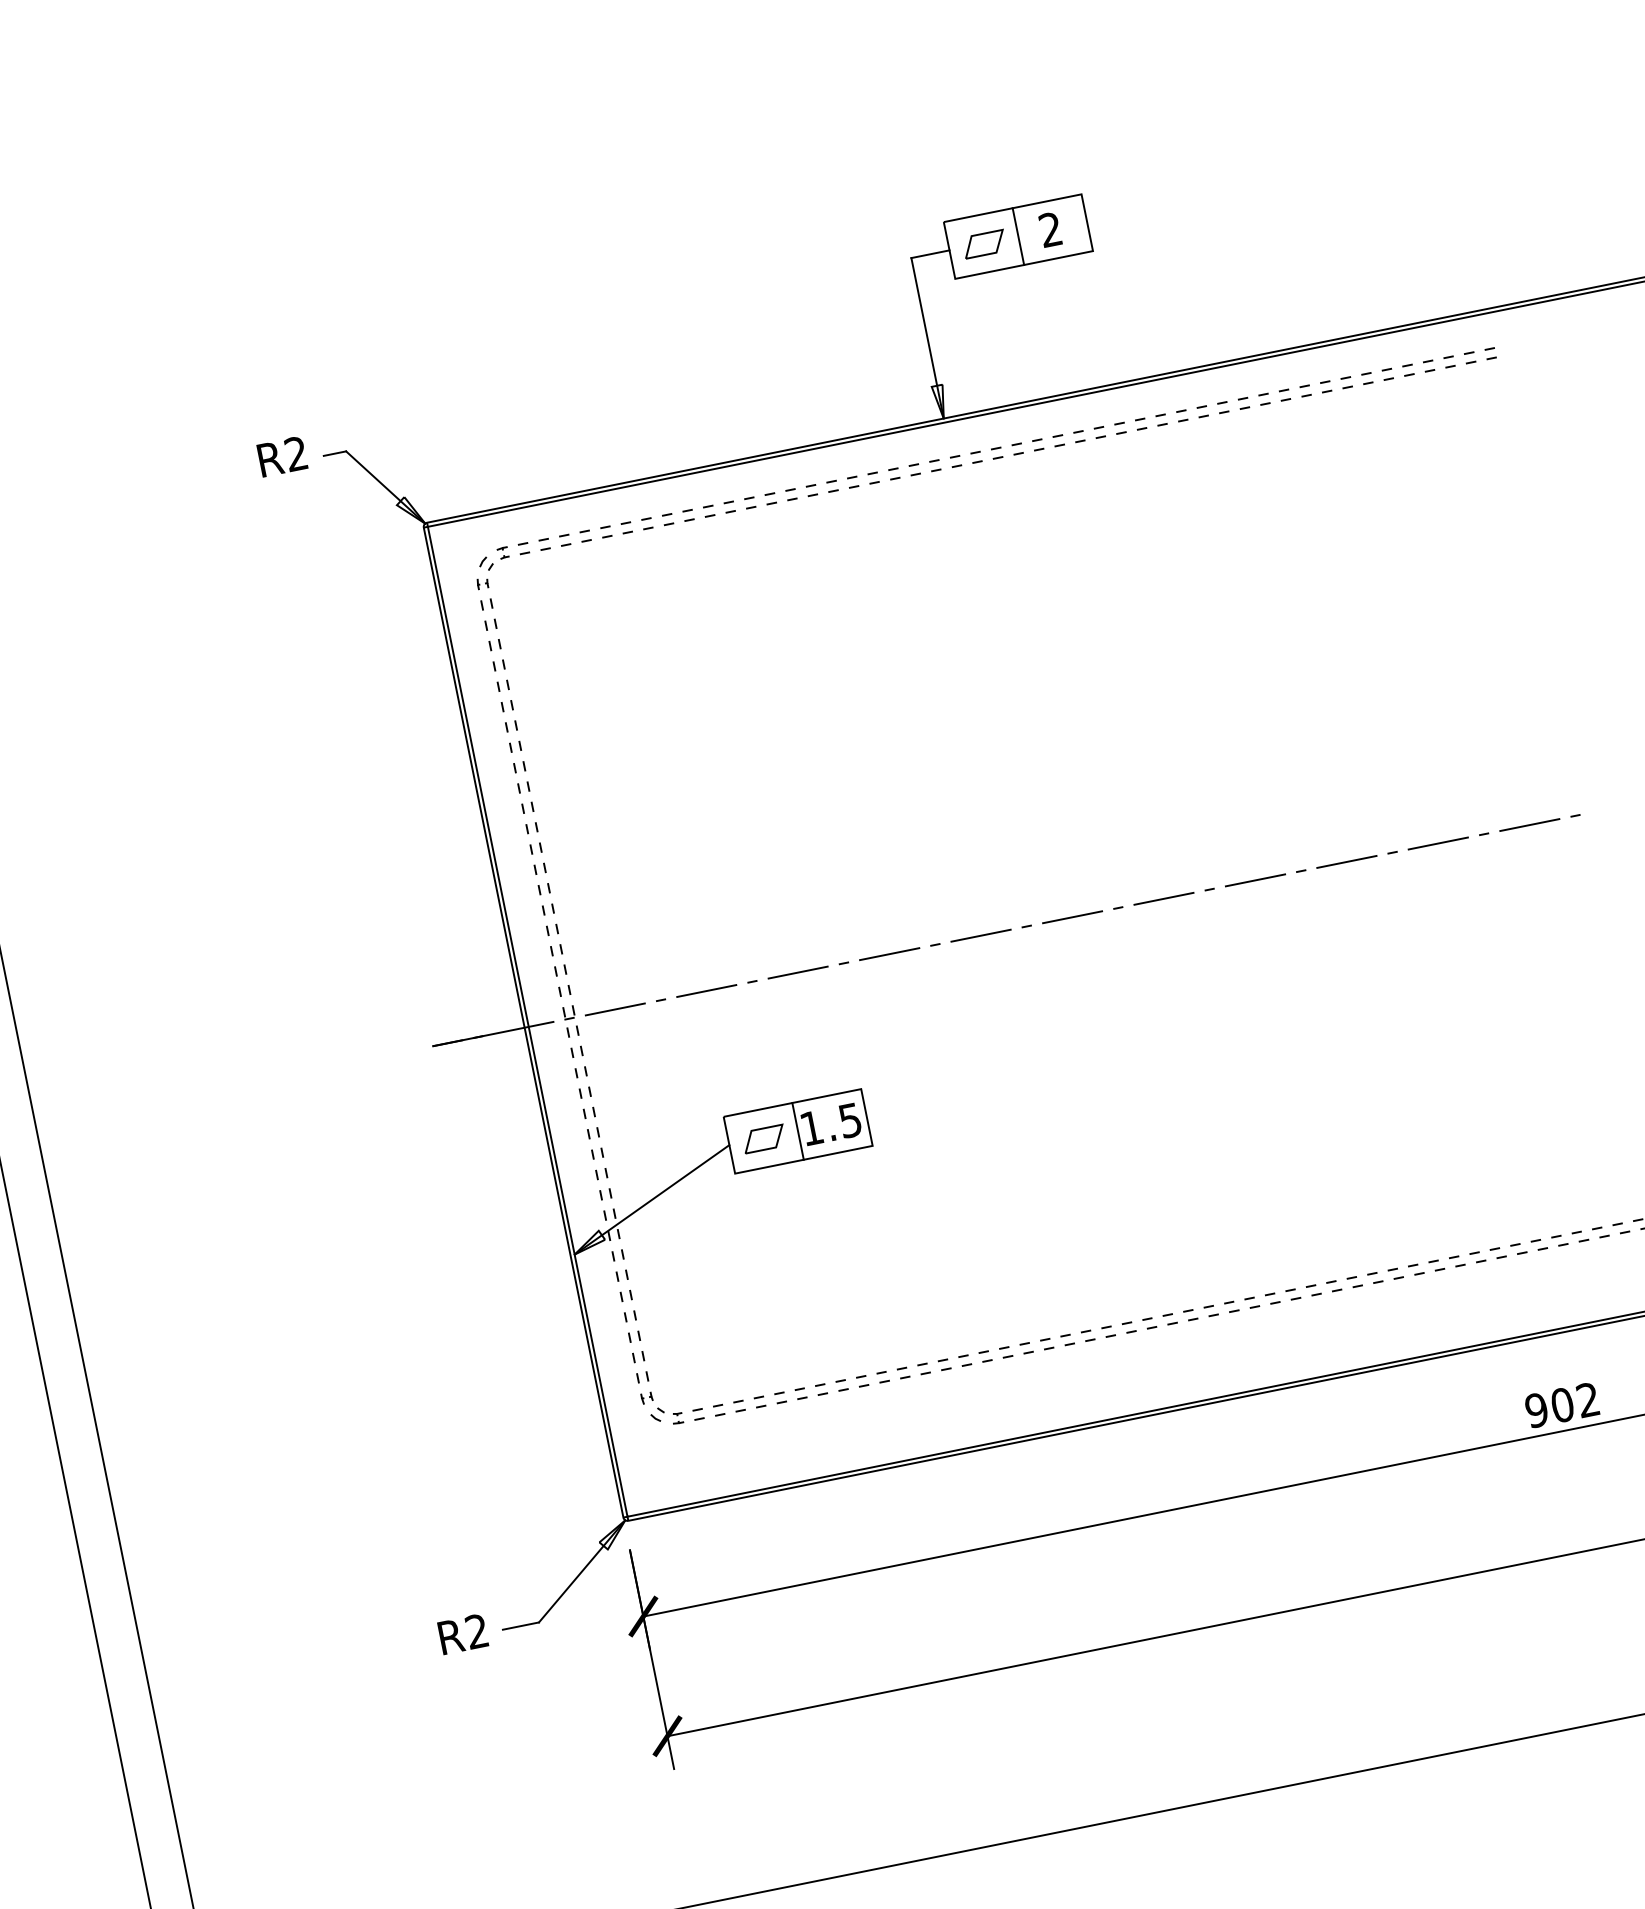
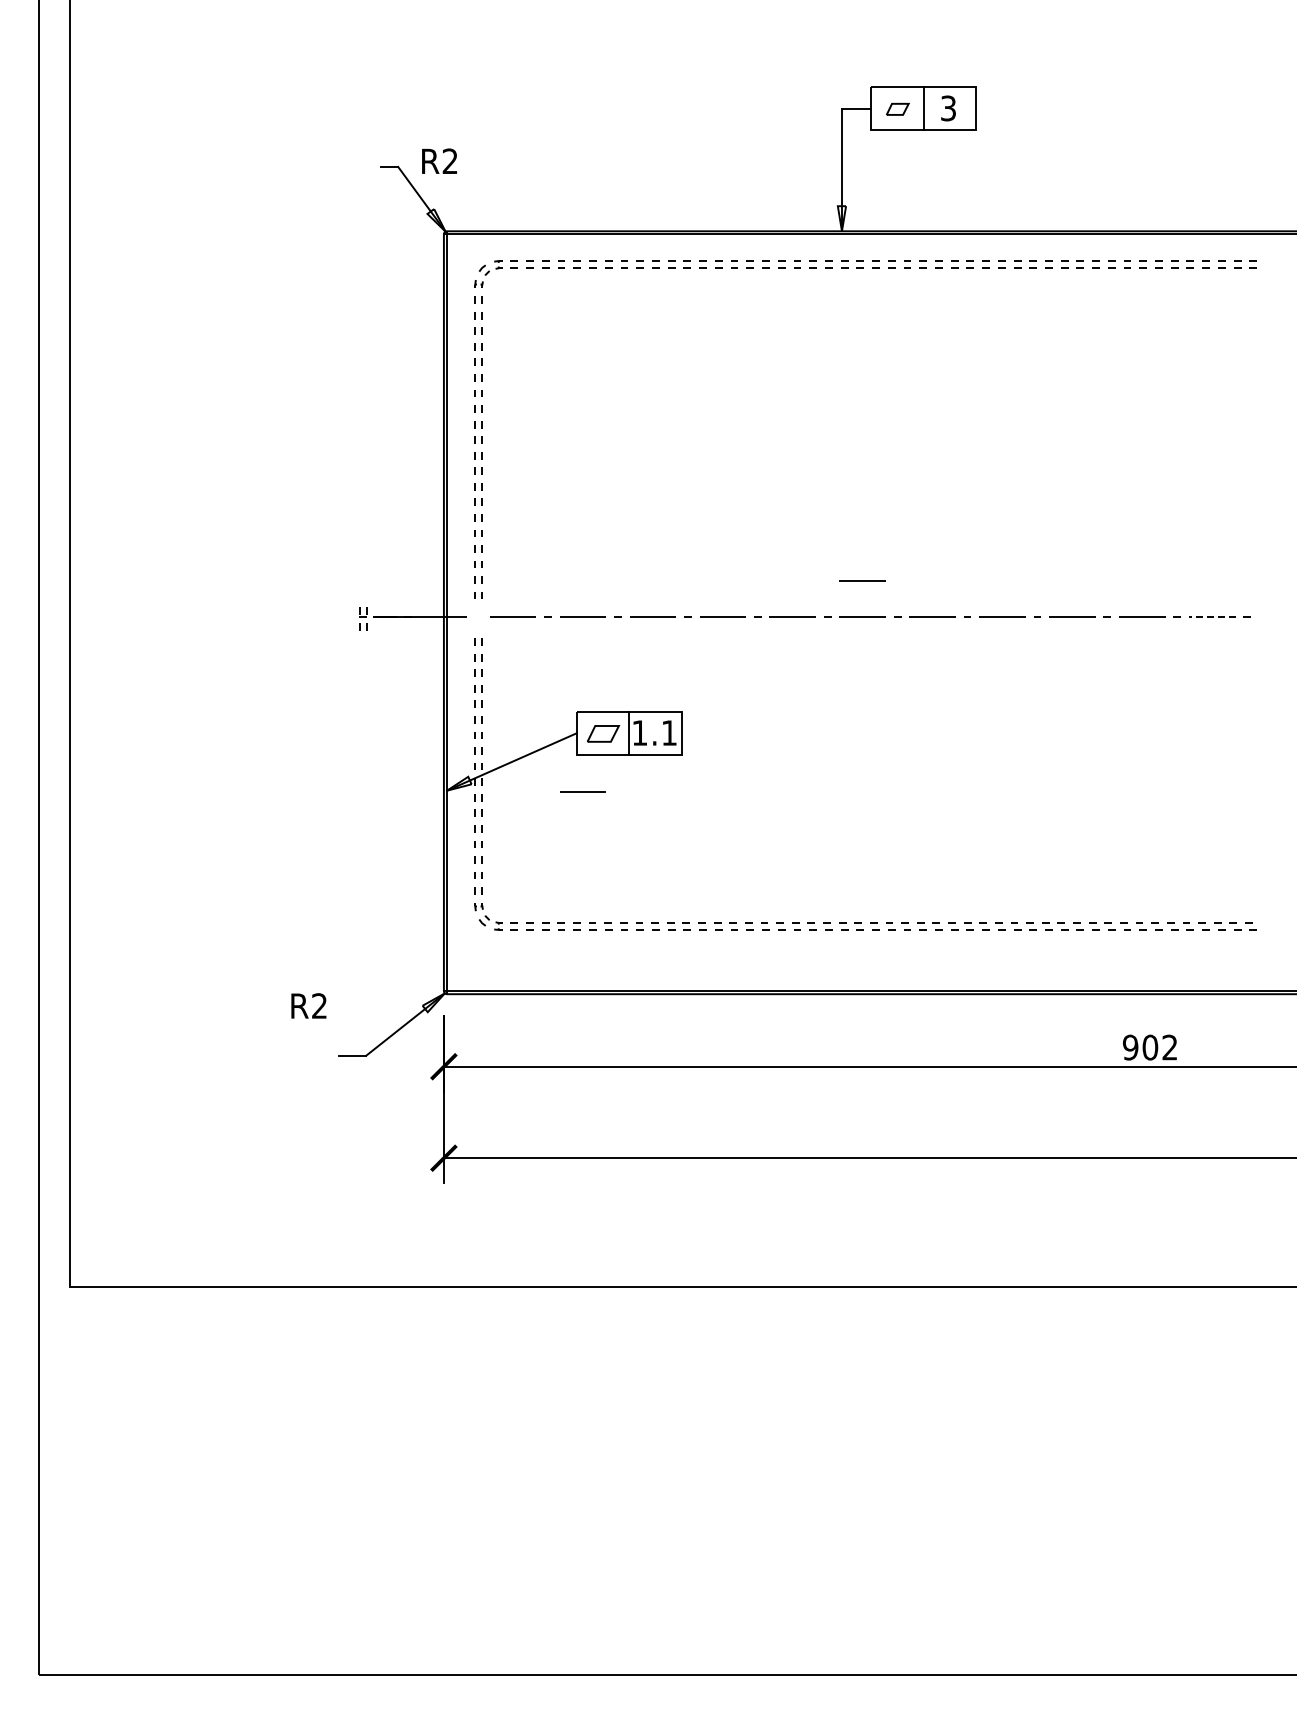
text: (1050, 229) -> (948, 108), 2 -> 3
part: (984, 244) -> (897, 109), size x0.7
text: (282, 455) -> (439, 160), moved
line: (1528, 825) -> (1211, 616), solid -> dashed
line: (1062, 870) -> (862, 580), added
part: (570, 1021) -> (363, 618), moved
text: (850, 1119) -> (669, 732), 1.5 -> 1.1
line: (752, 1219) -> (582, 791), added
text: (462, 1633) -> (308, 1005), moved

